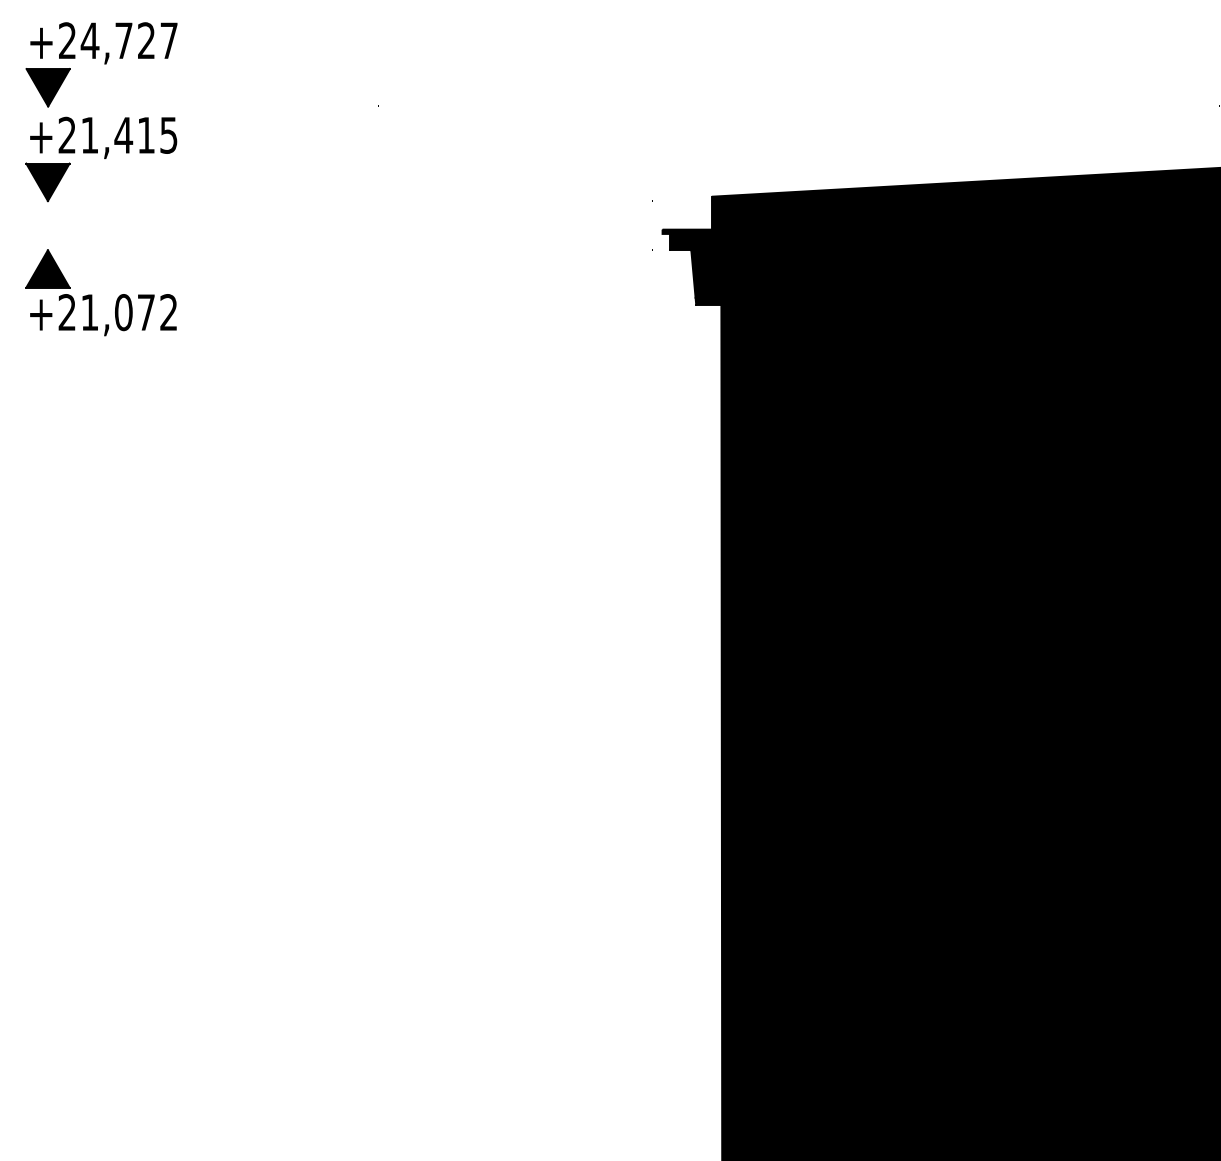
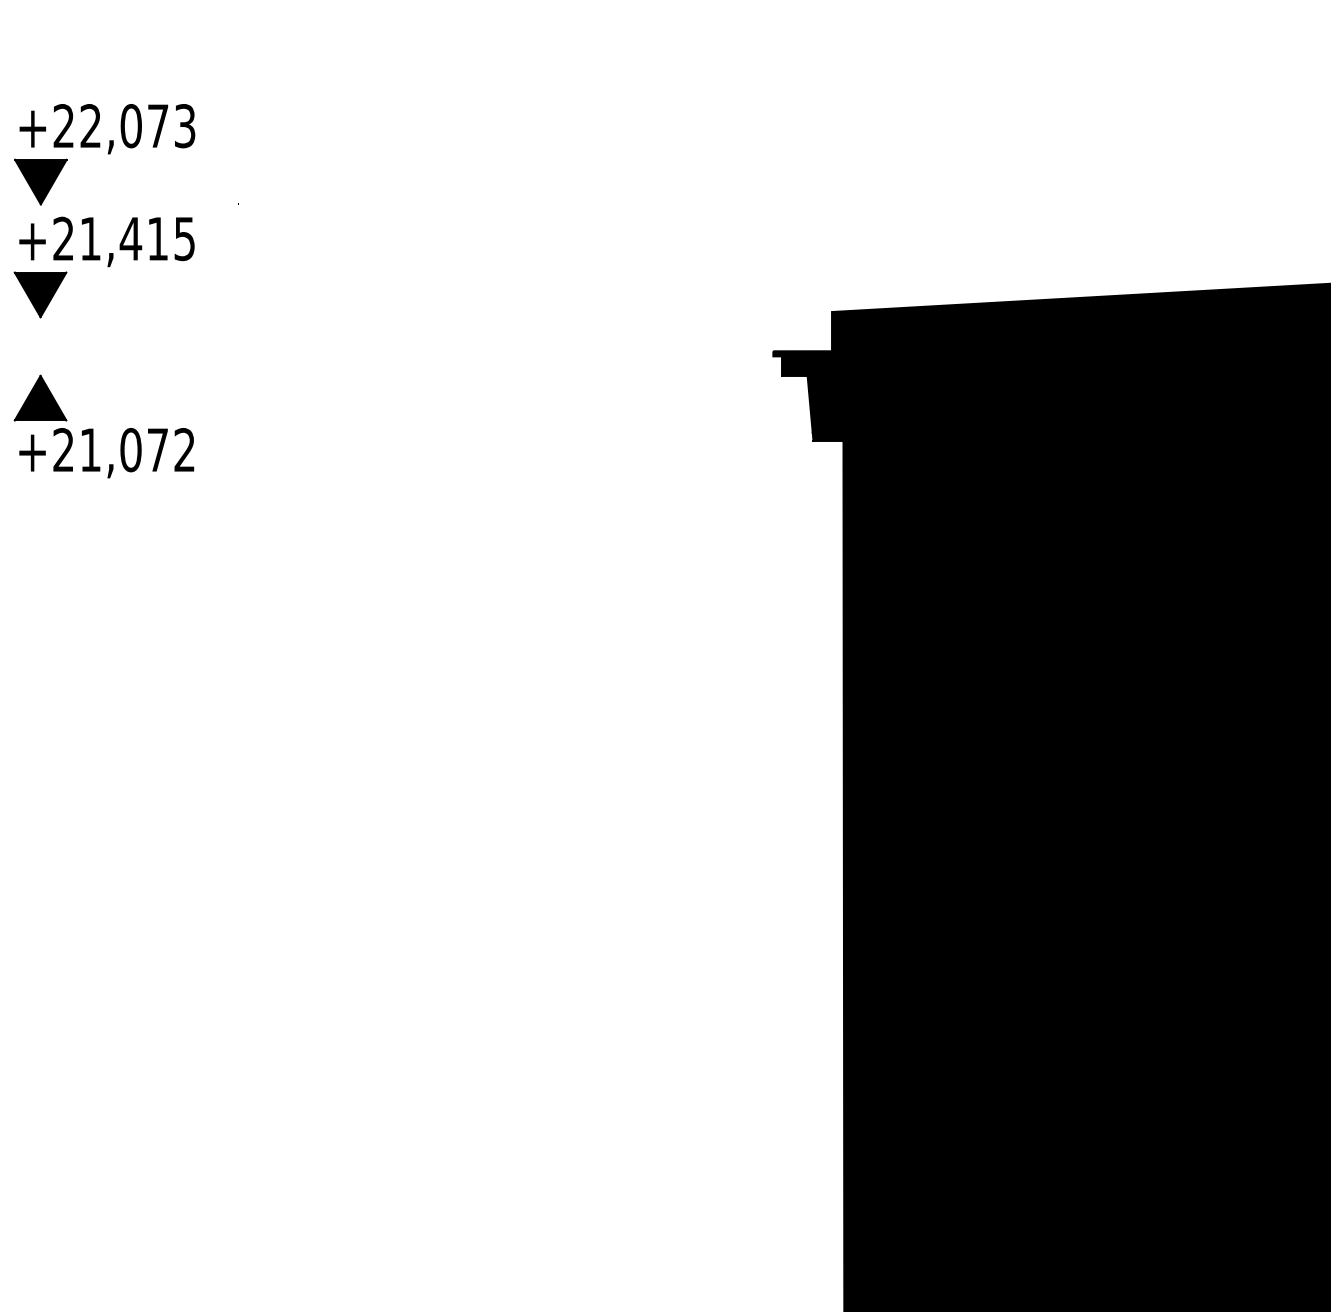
text: (128, 40) -> (136, 125), +24,727 -> +22,073

